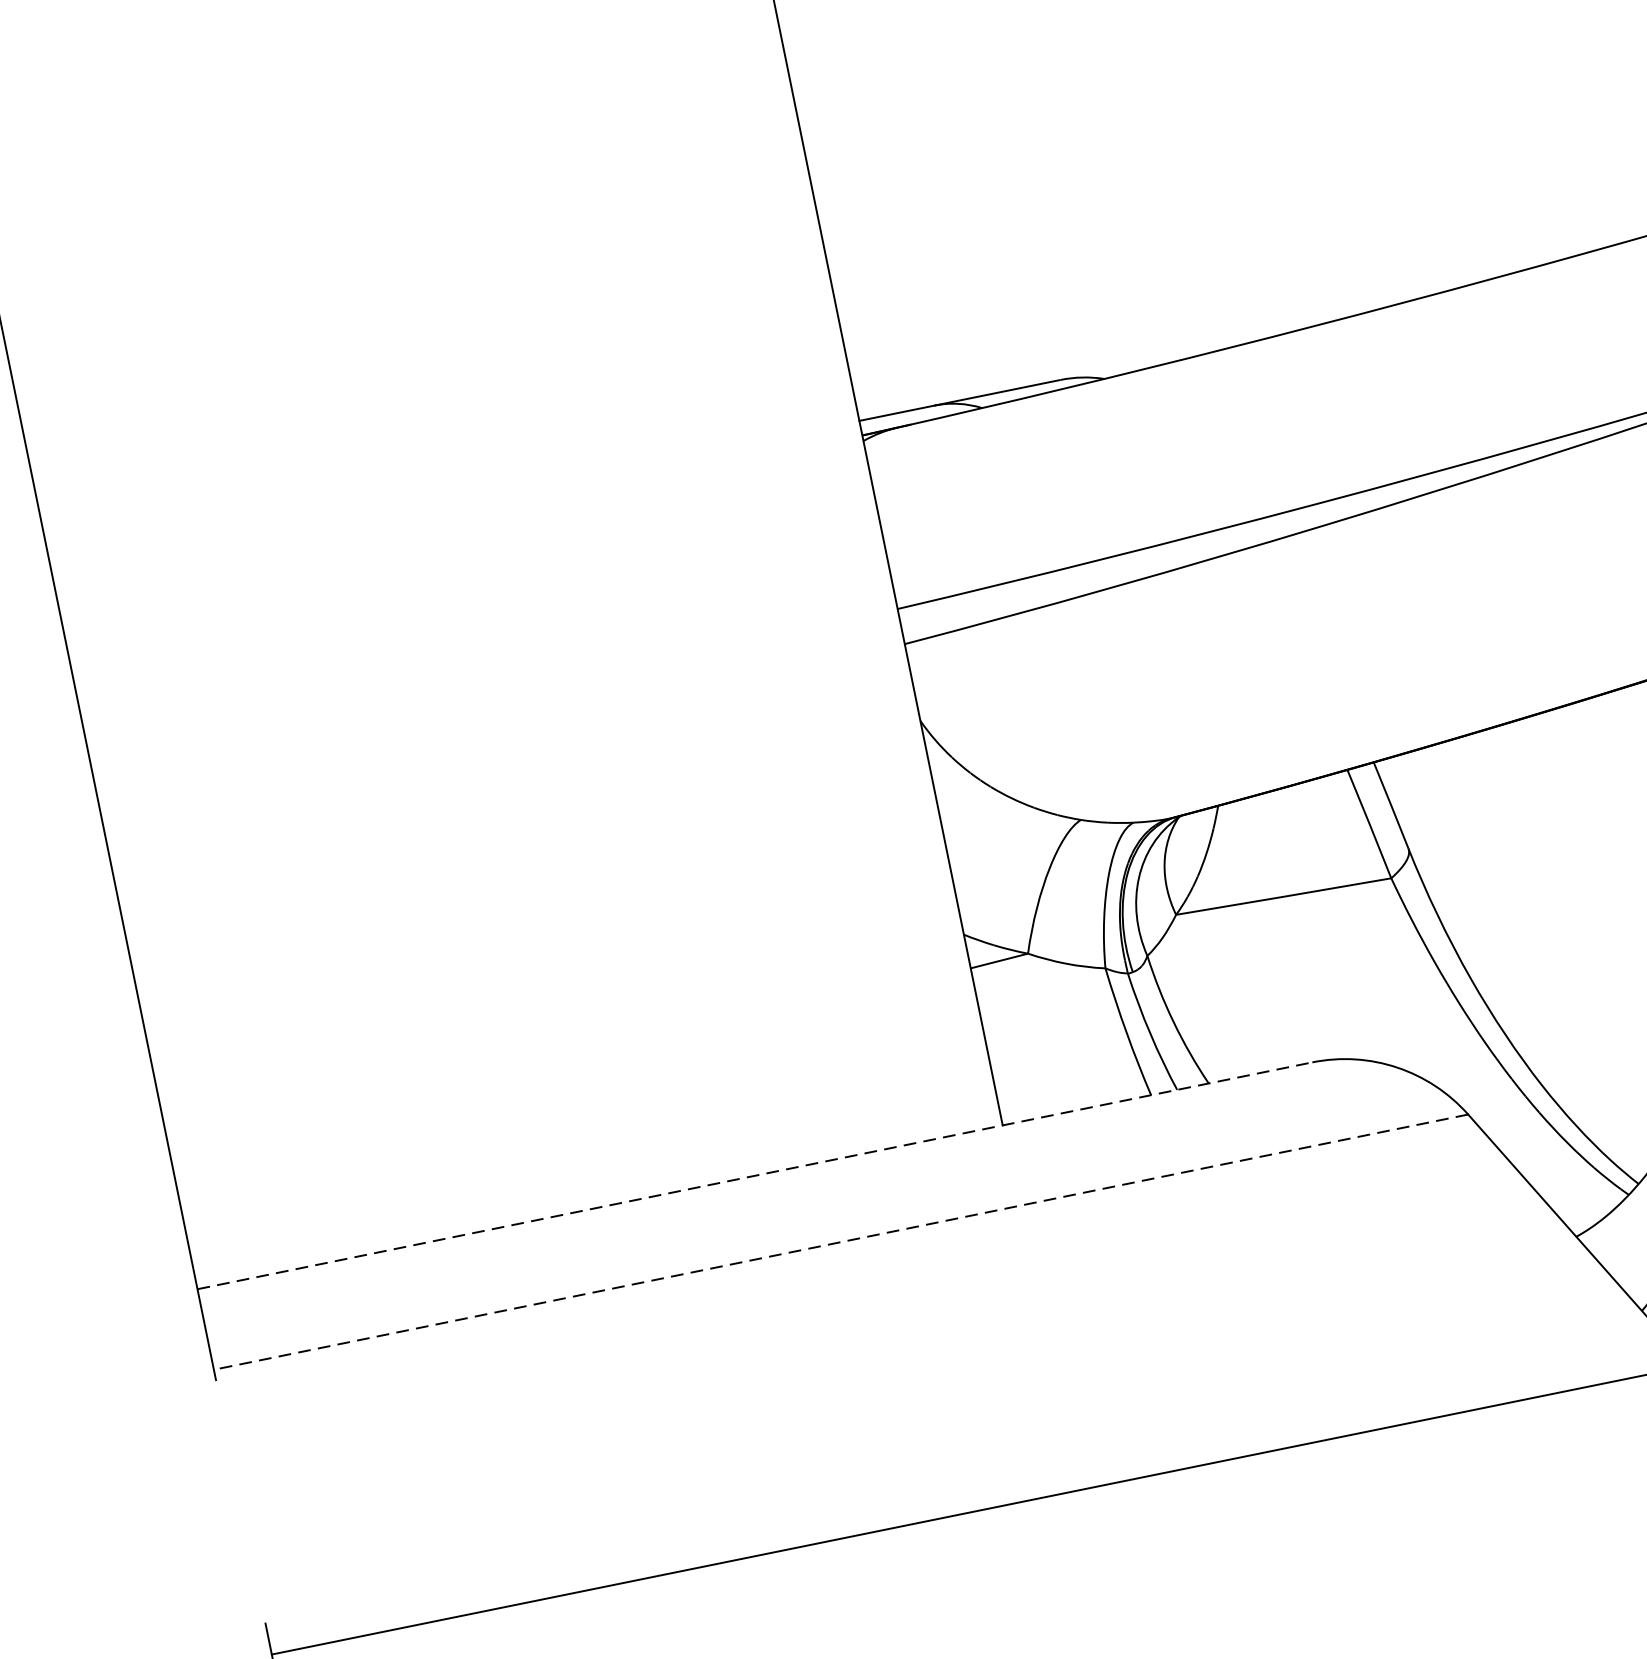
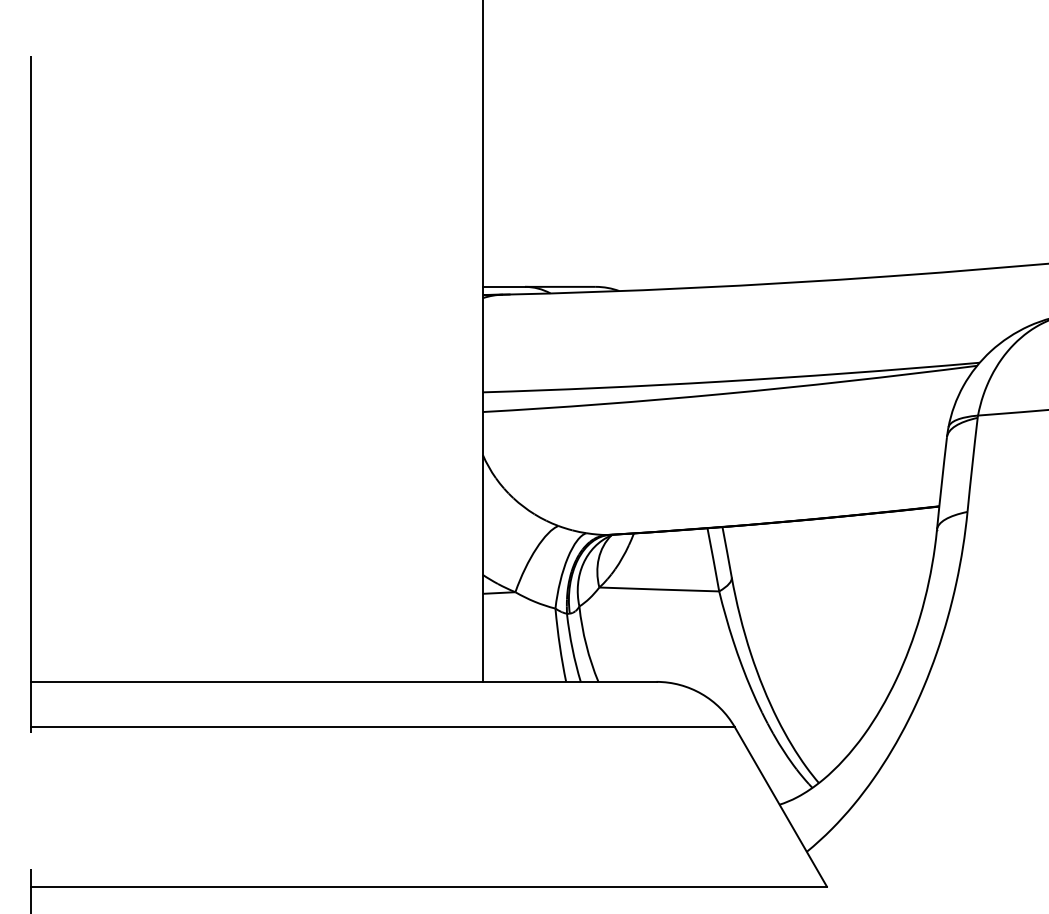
line: (755, 1174) -> (344, 681), dashed -> solid
line: (841, 1242) -> (383, 727), dashed -> solid

